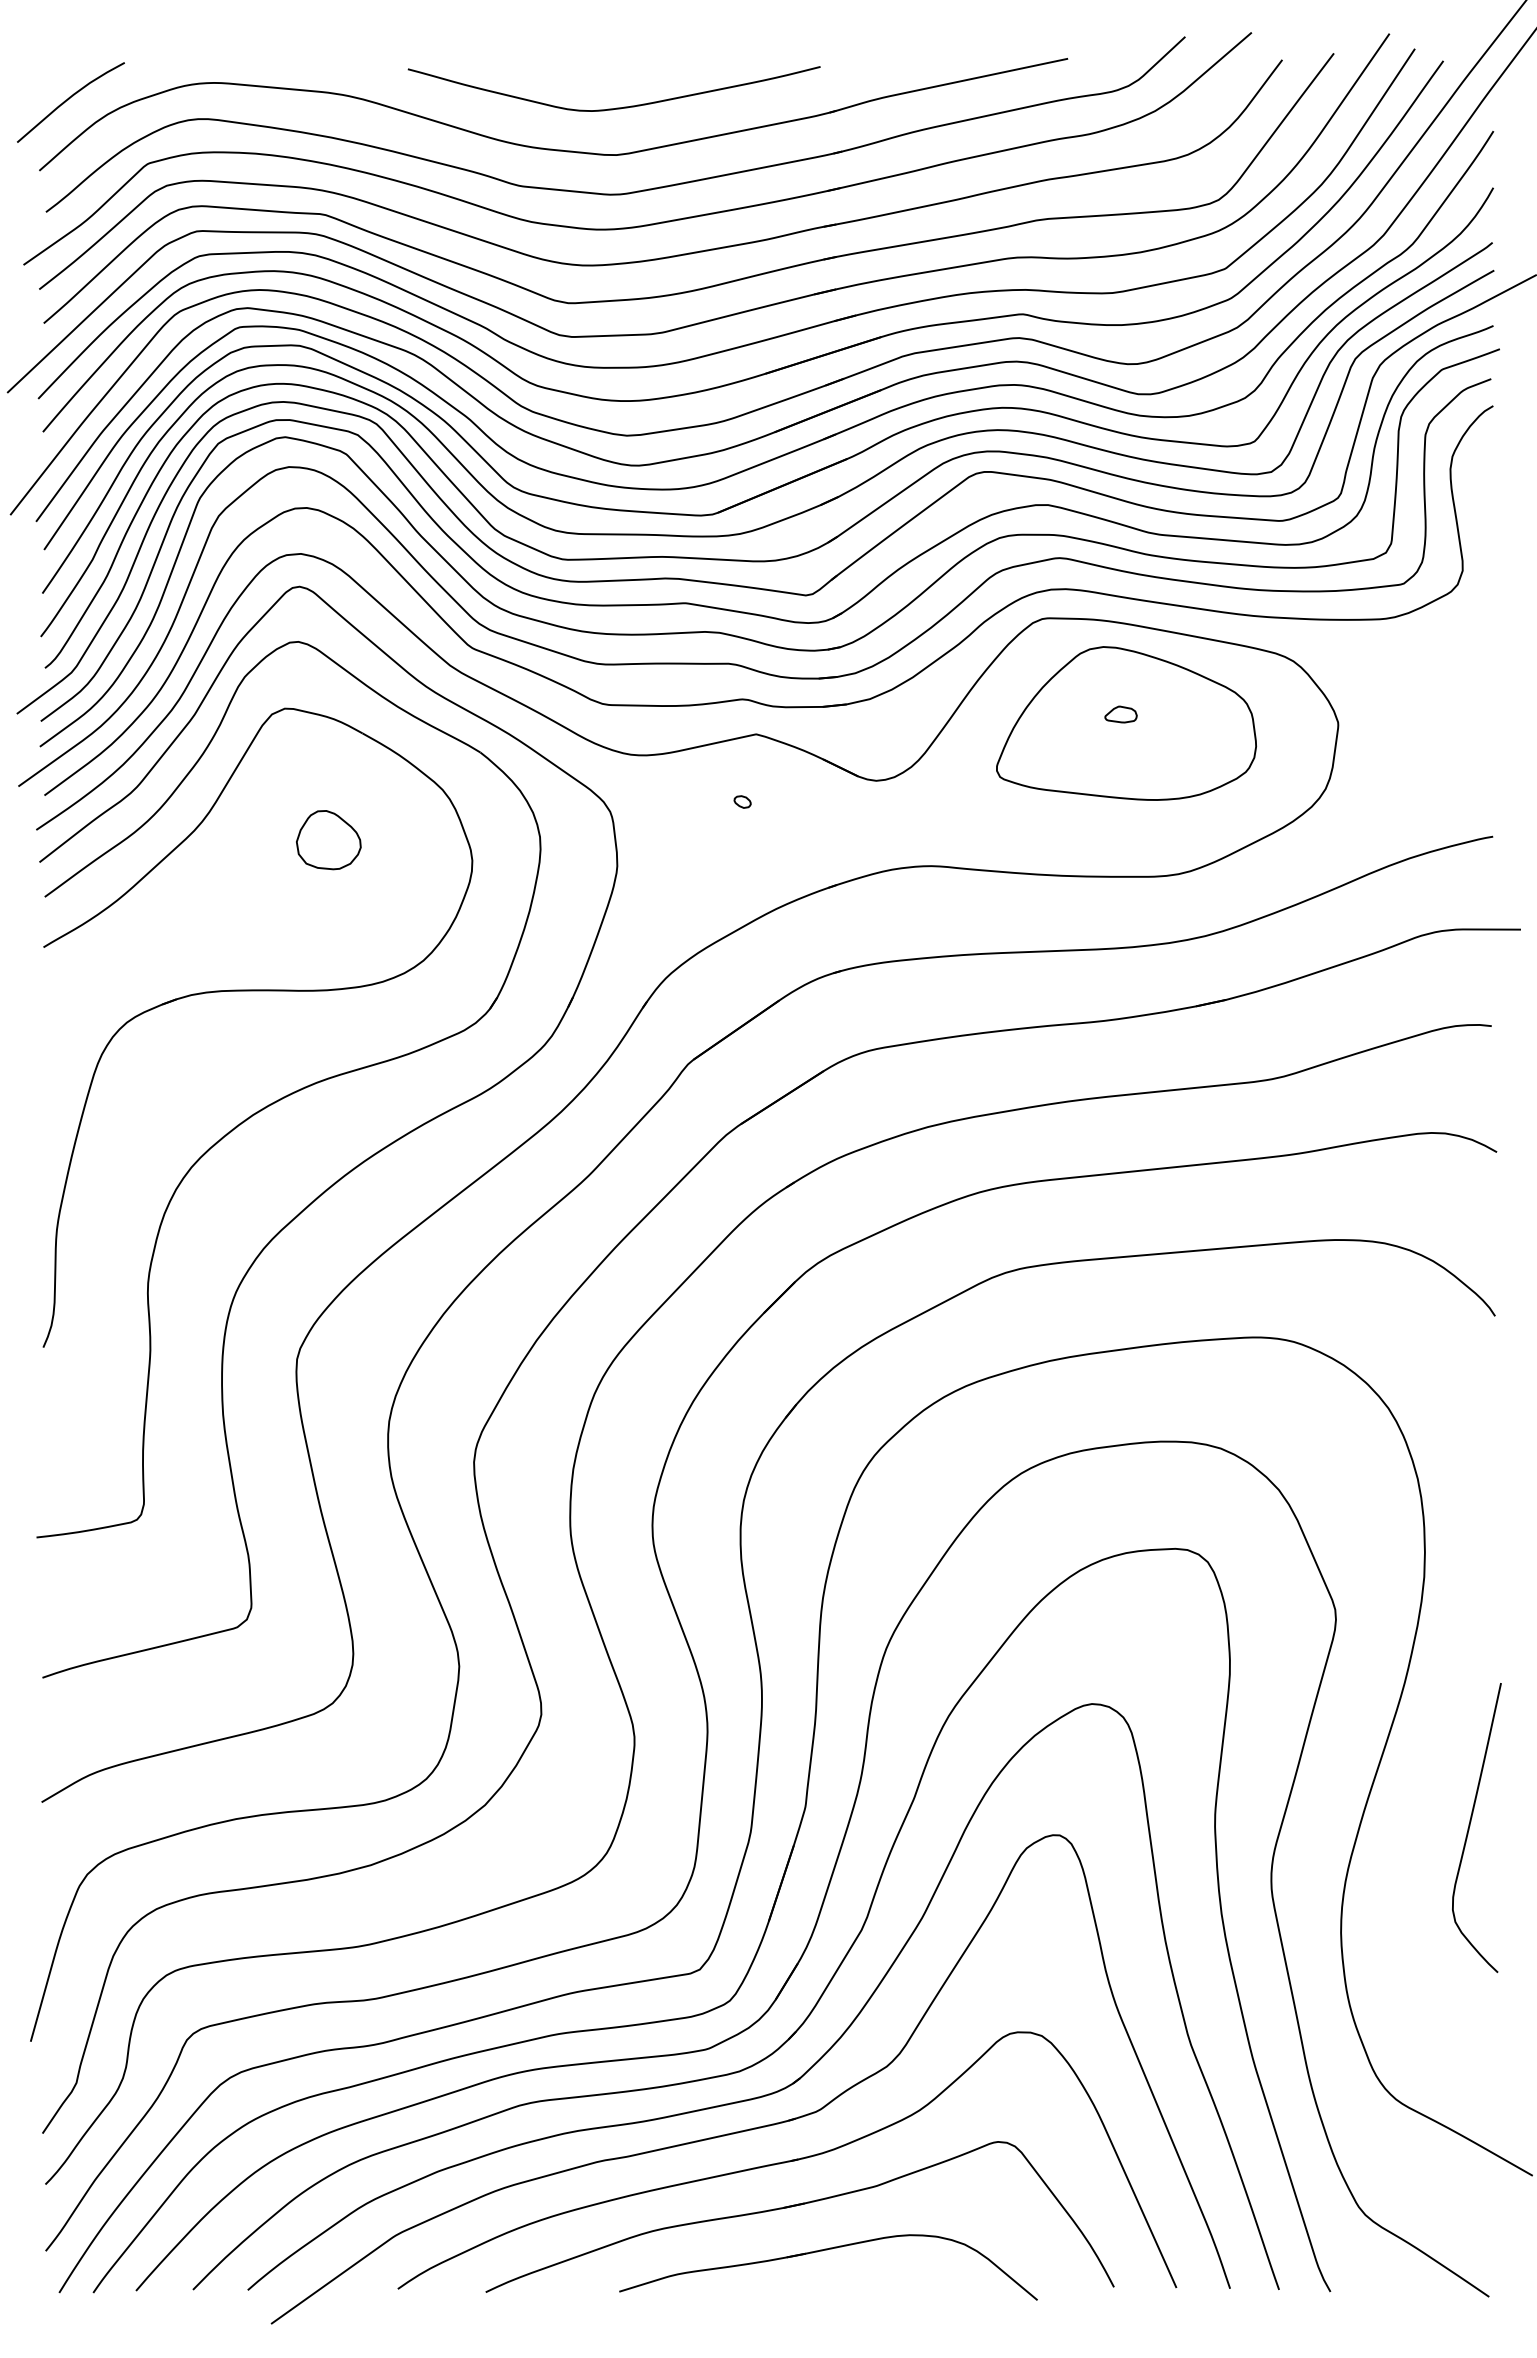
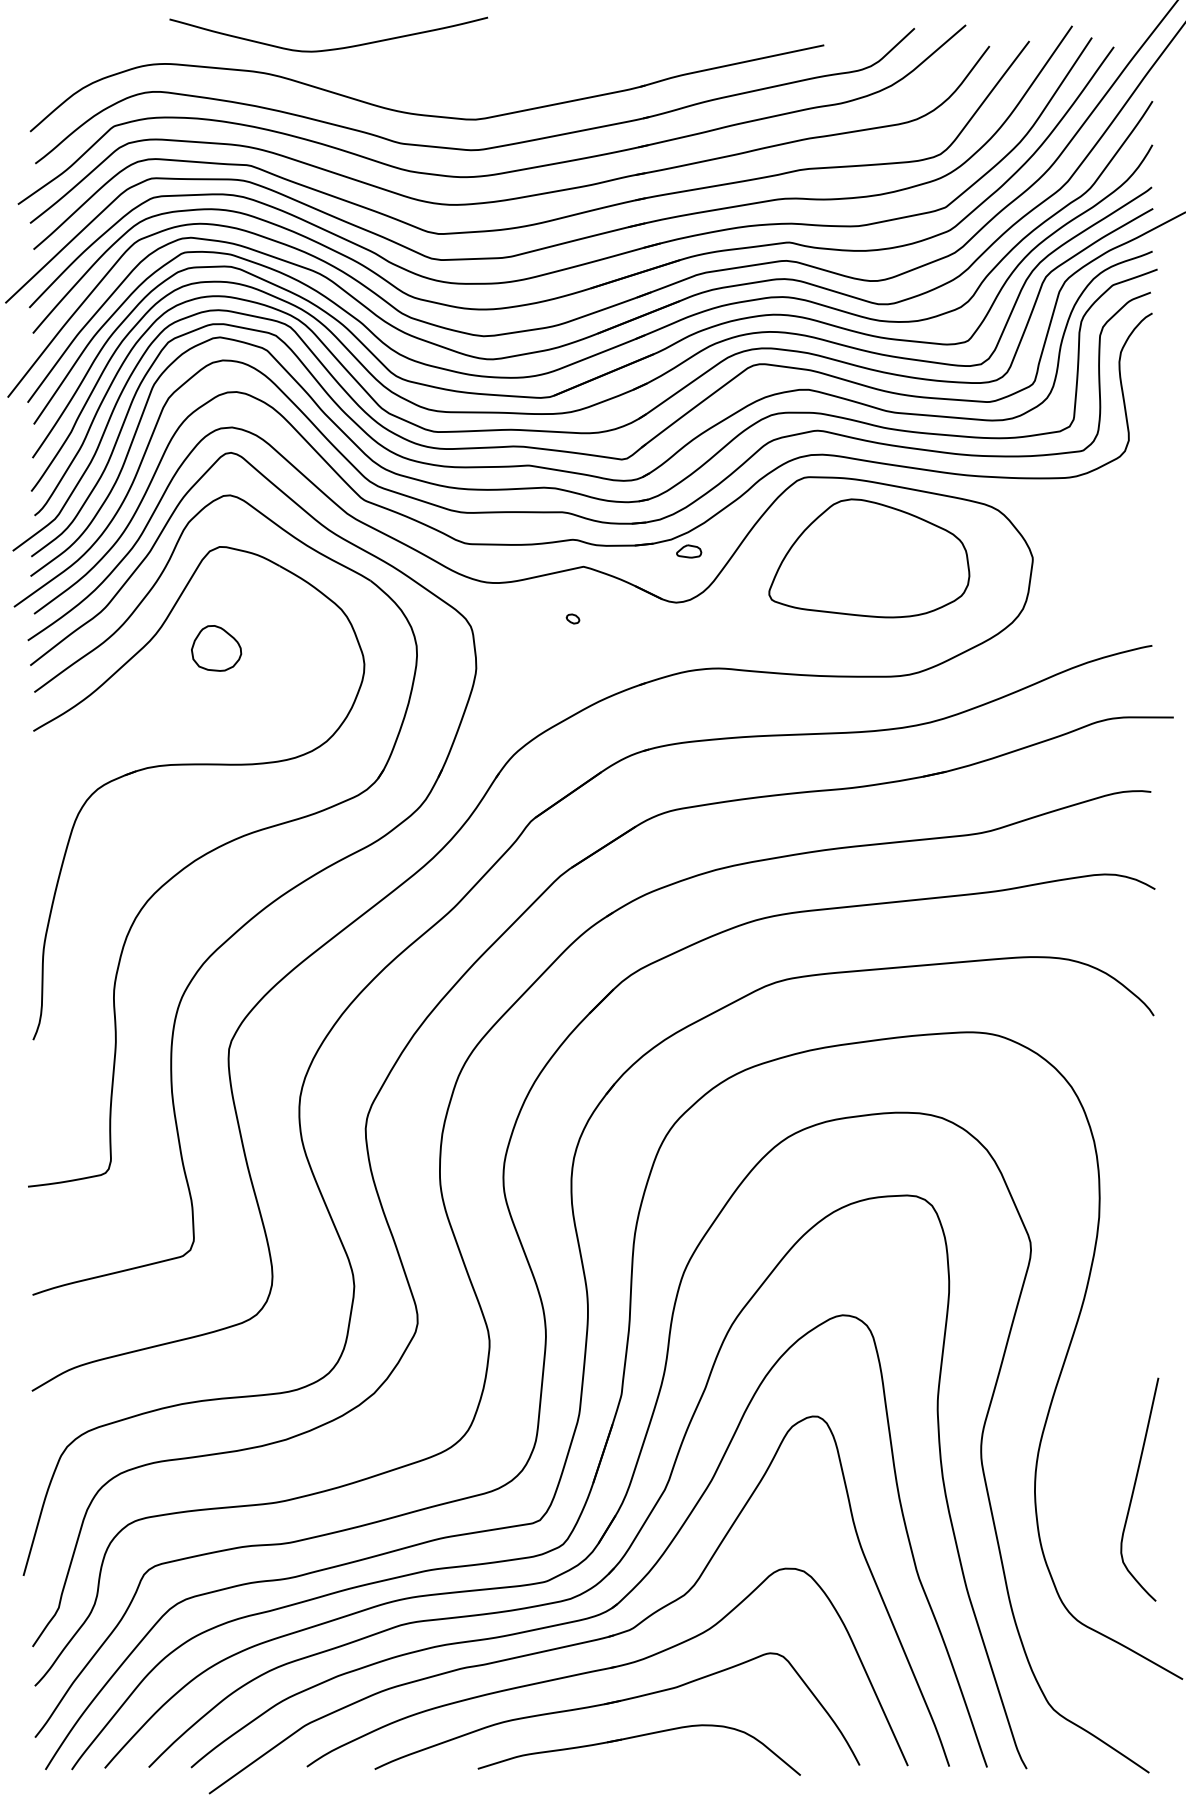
curve: (68, 100) -> (52, 77), removed
curve: (616, 107) -> (330, 48), moved
part: (1120, 714) -> (688, 551), moved
part: (328, 840) -> (216, 648), moved
curve: (1470, 1826) -> (1134, 1488), moved

